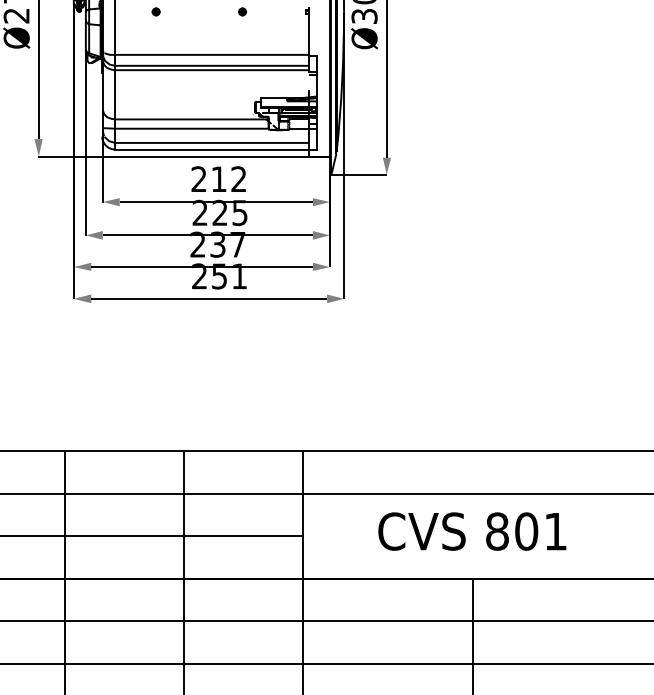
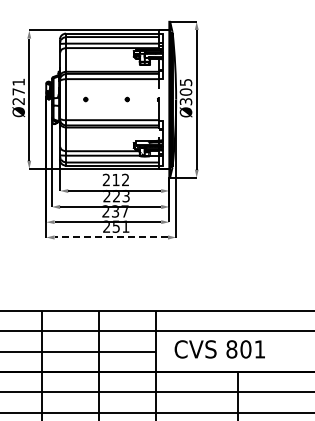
text: (240, 213) -> (126, 196), 225 -> 223
line: (209, 298) -> (111, 237), solid -> dashed
text: (471, 531) -> (219, 349), moved

